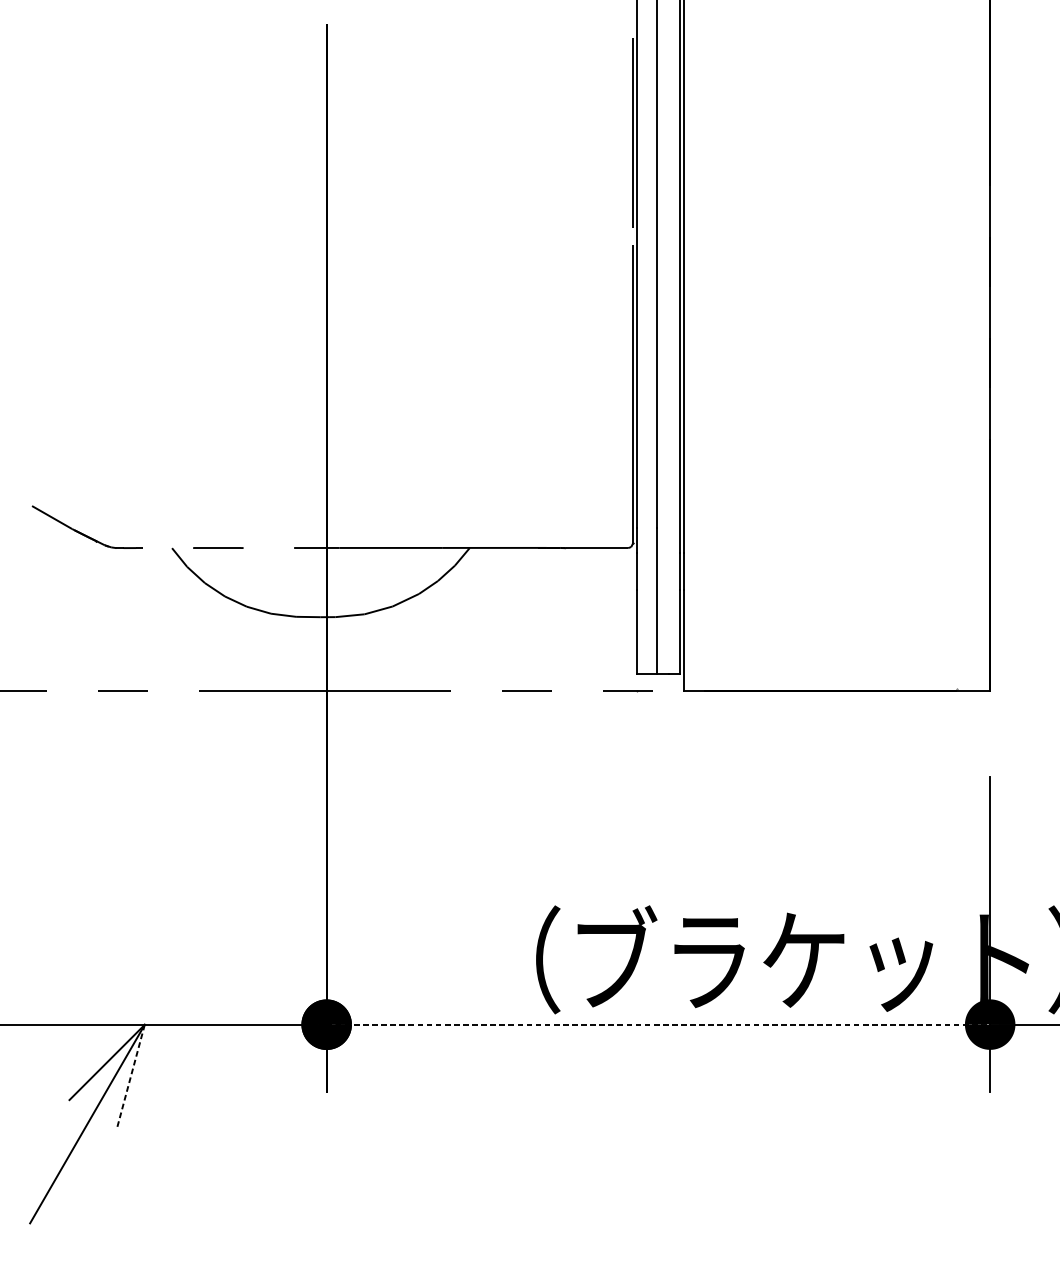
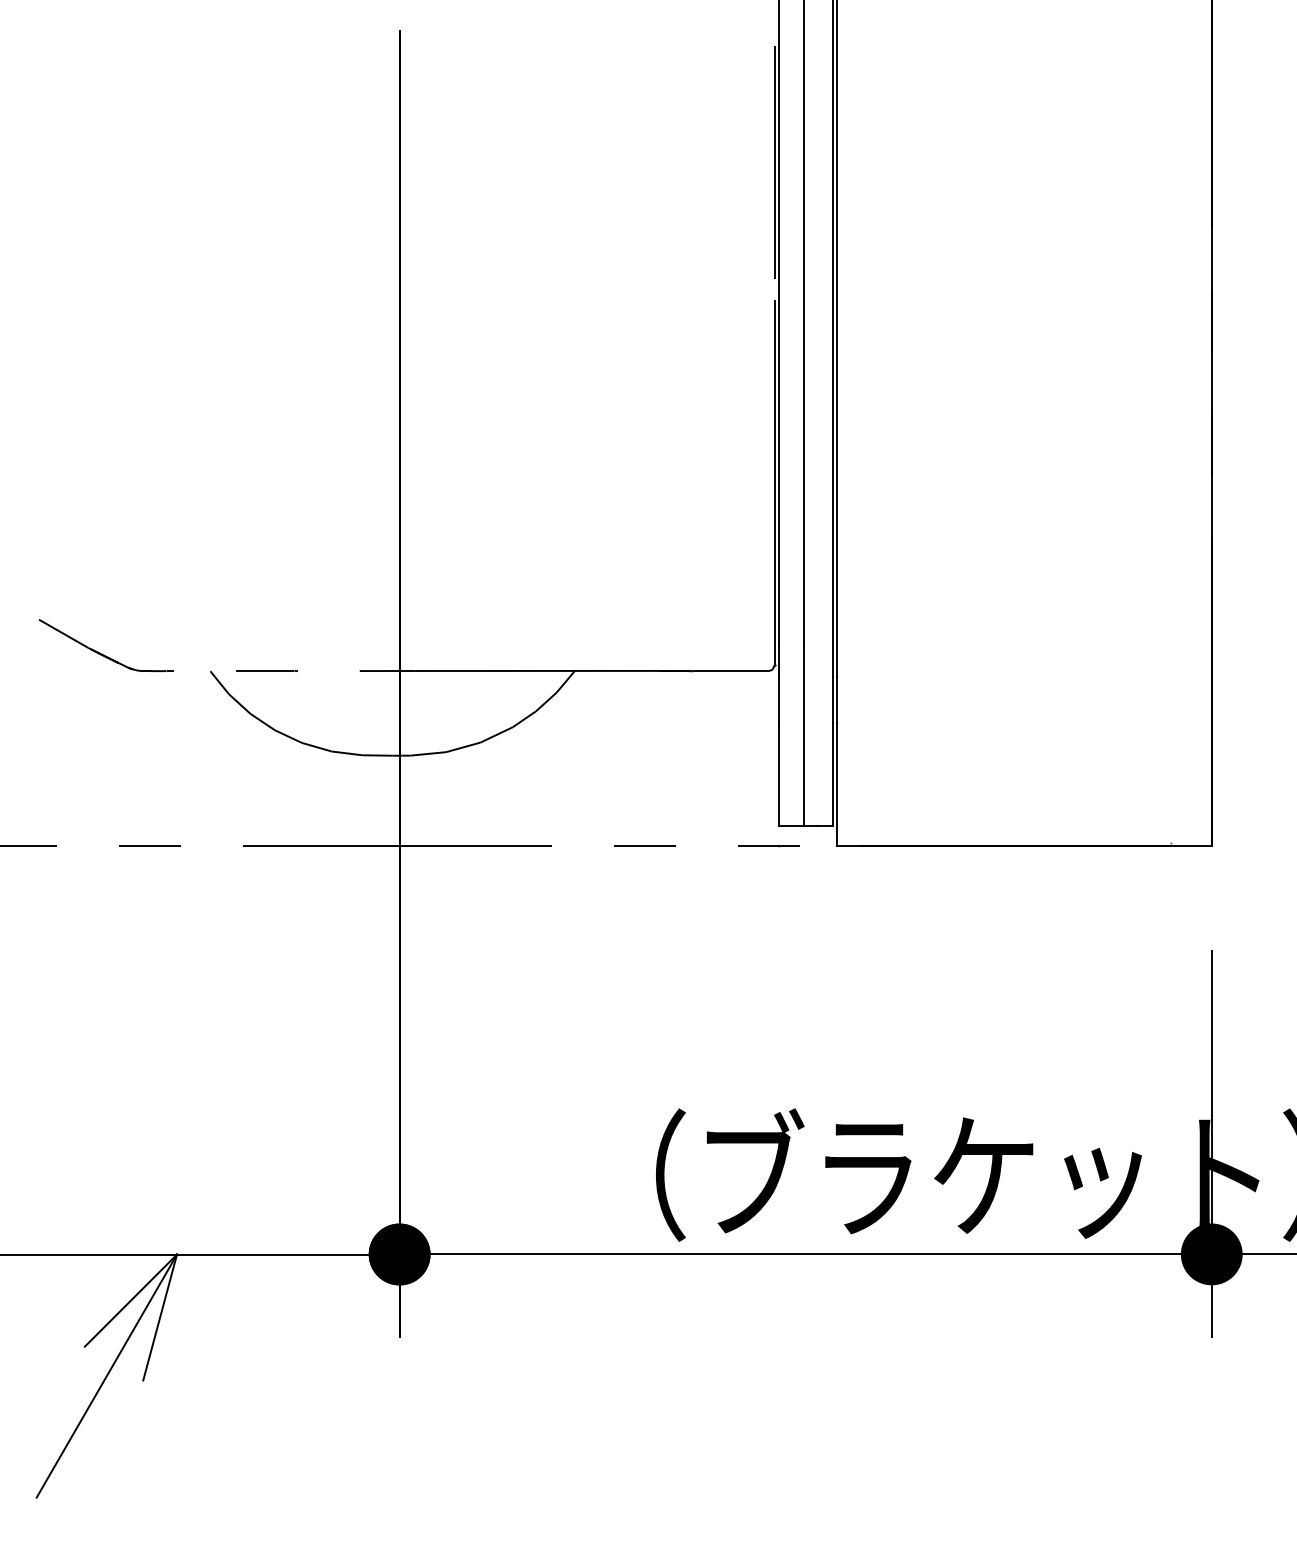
line: (659, 1024) -> (806, 1254), dashed -> solid
line: (131, 1076) -> (160, 1318), dashed -> solid

